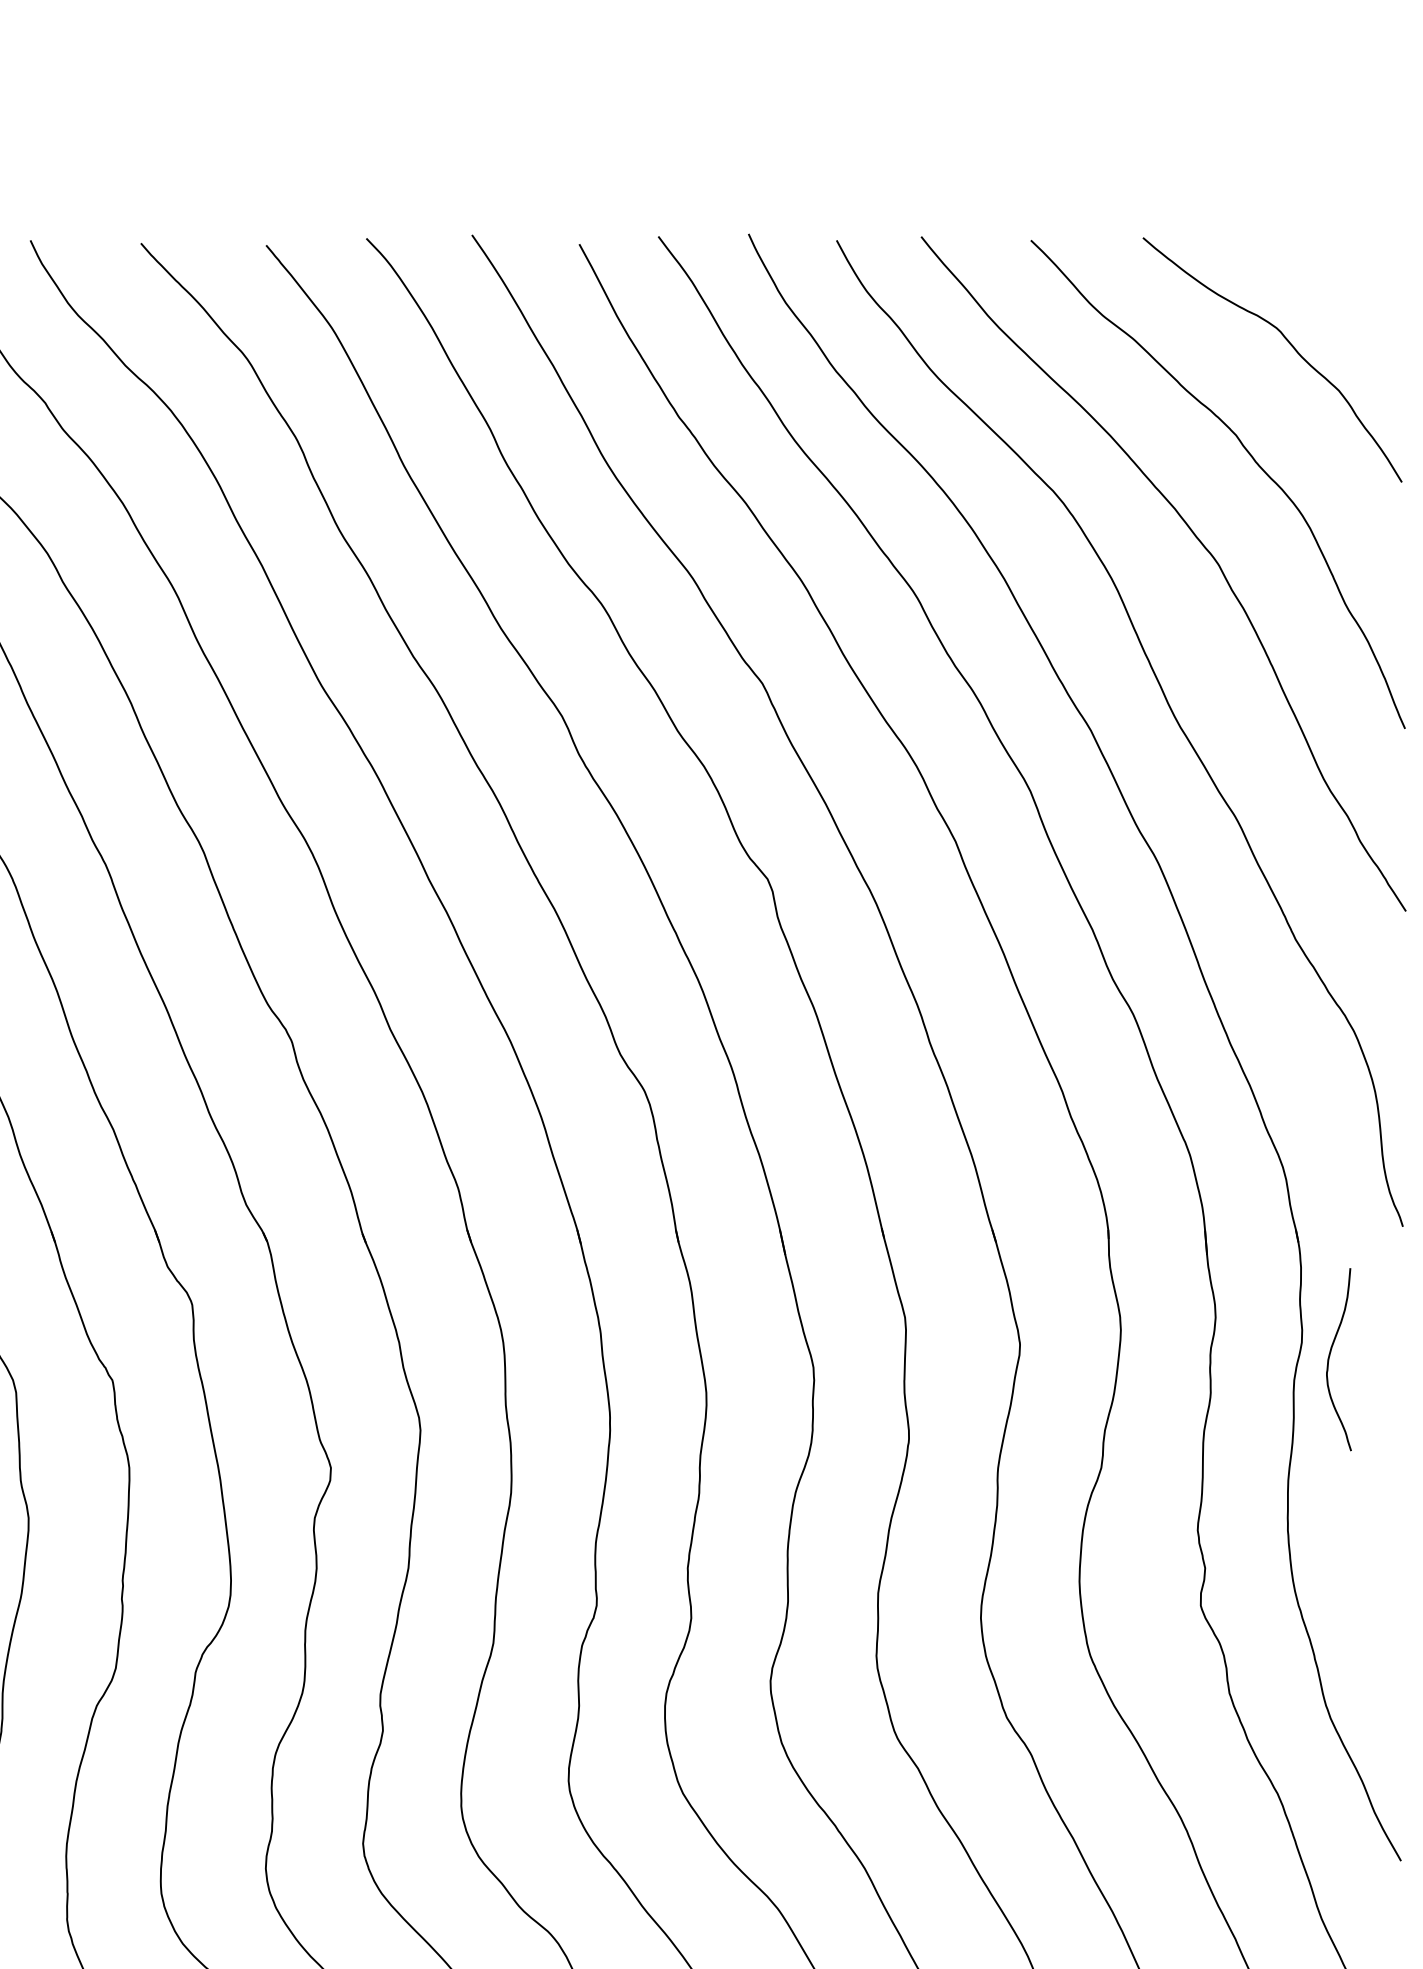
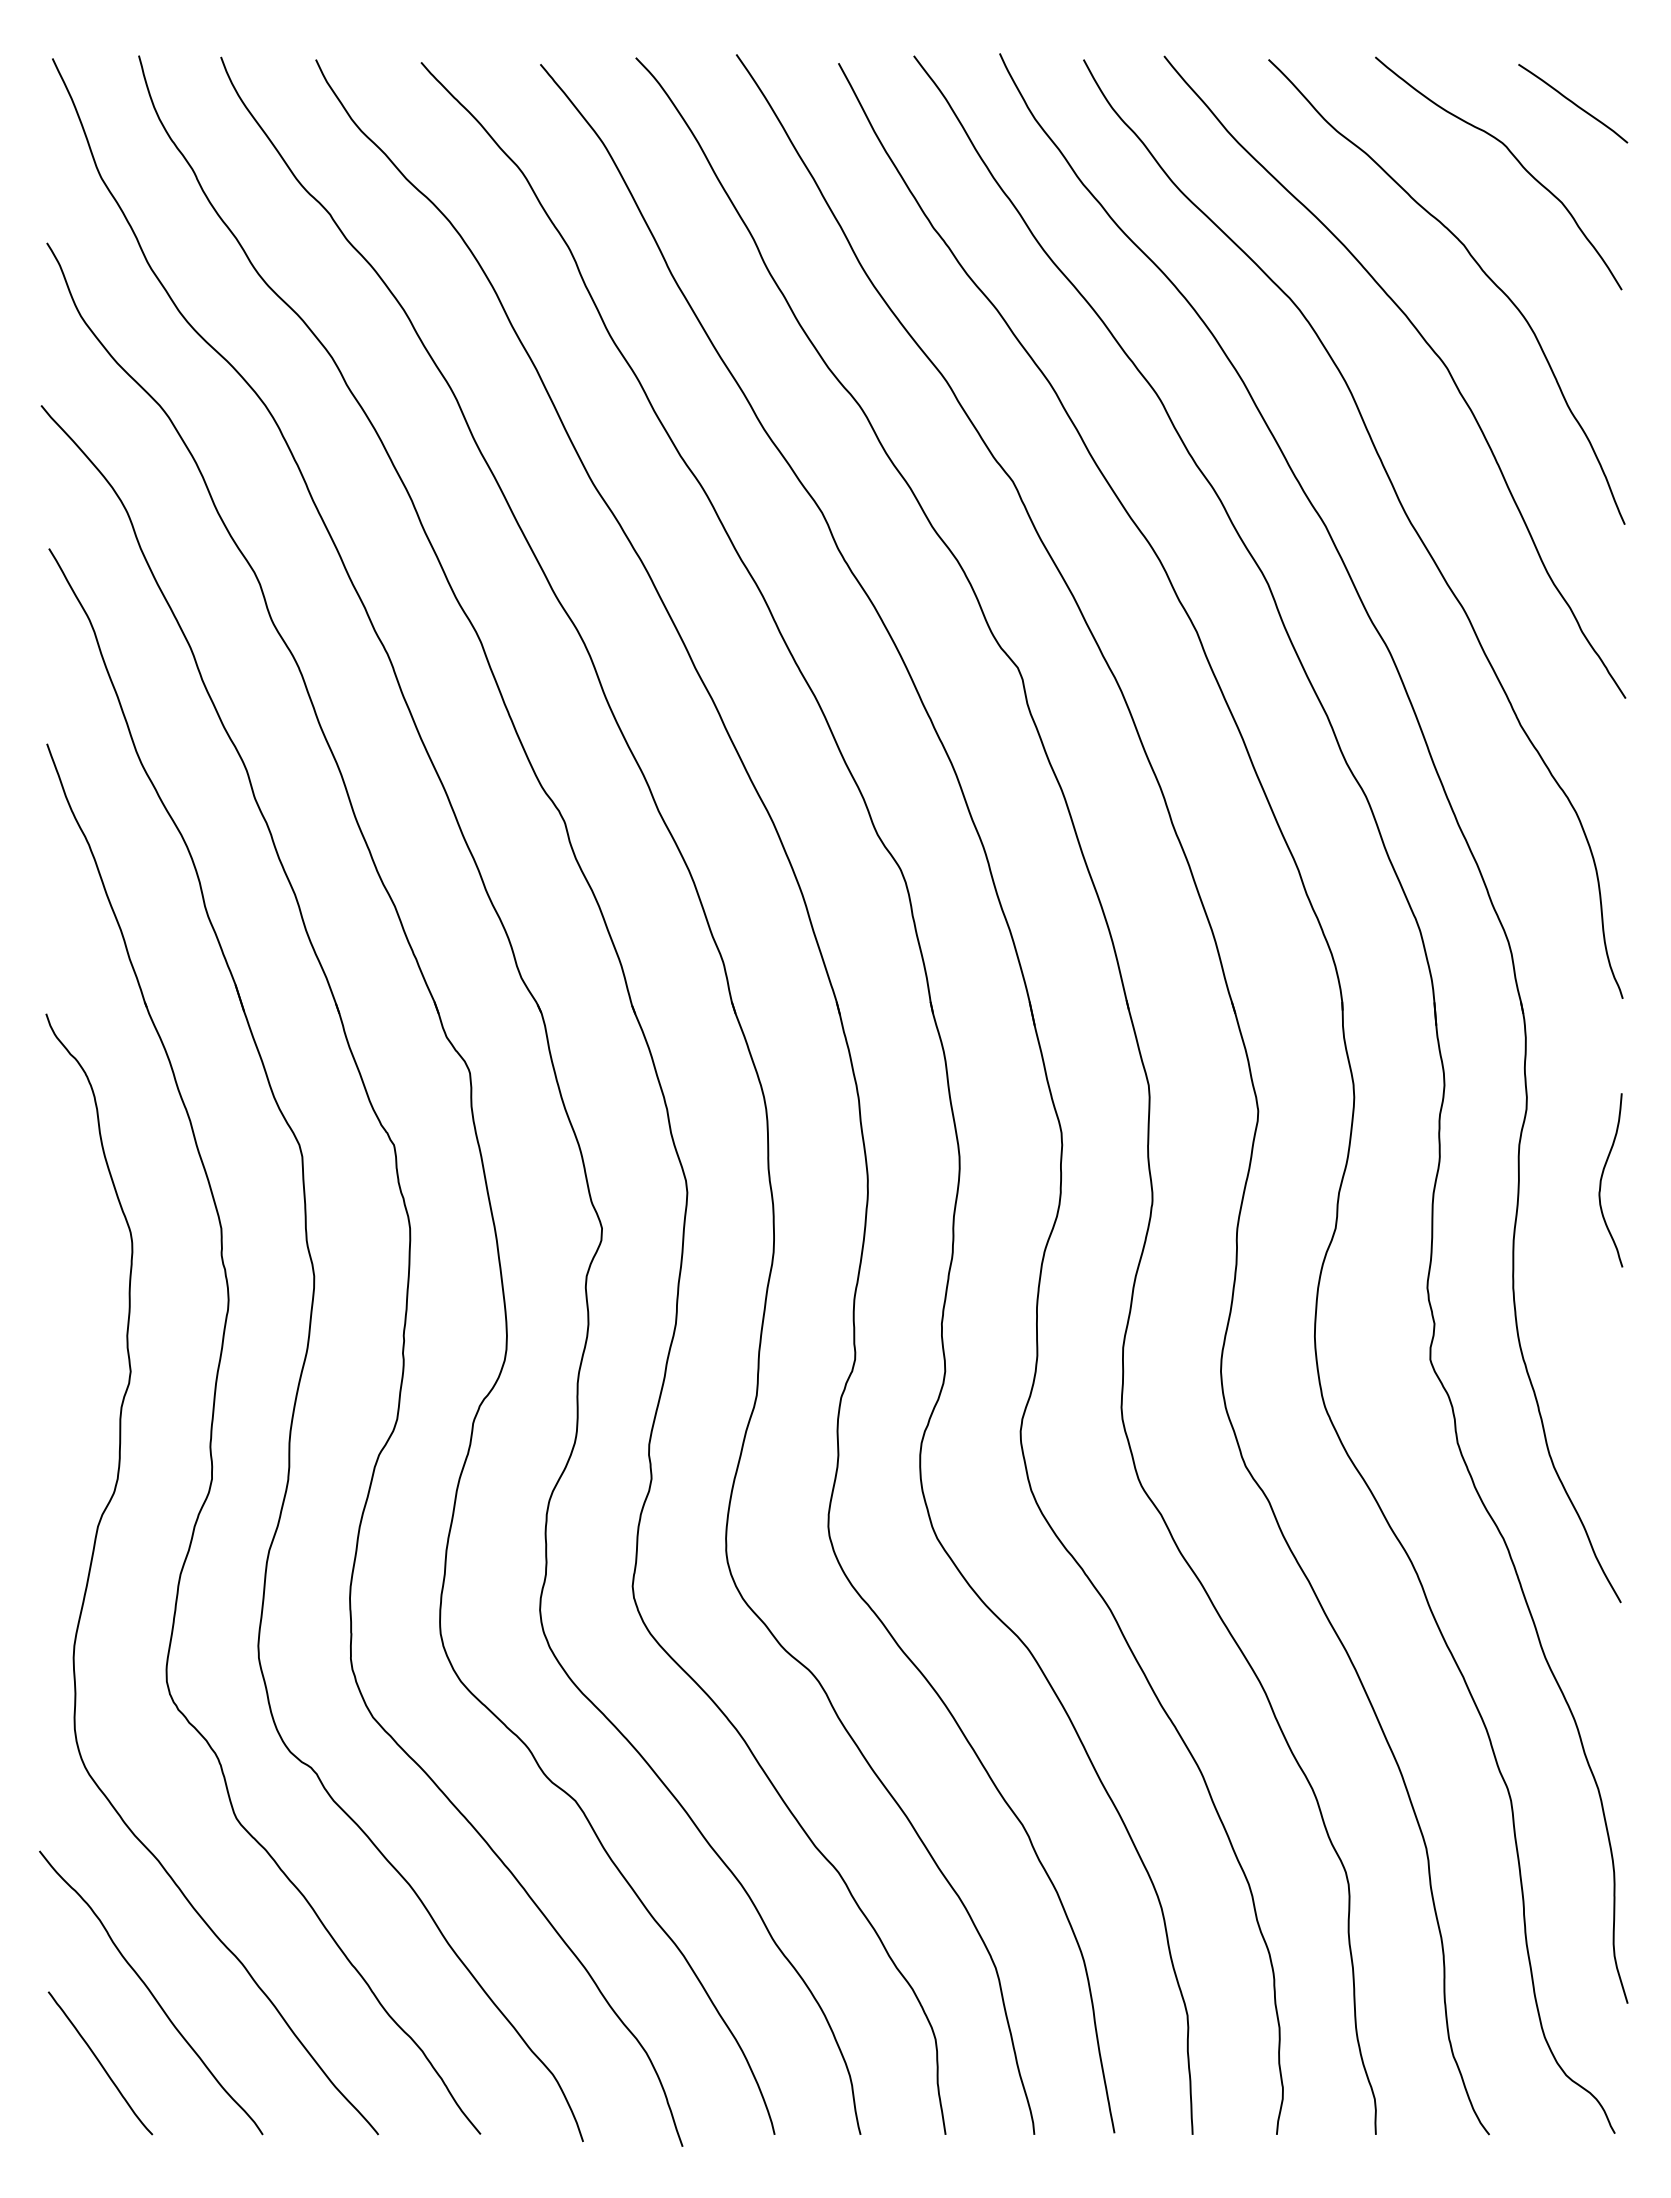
curve: (1351, 286) -> (1573, 103), added
curve: (1330, 1357) -> (1602, 1178), moved

